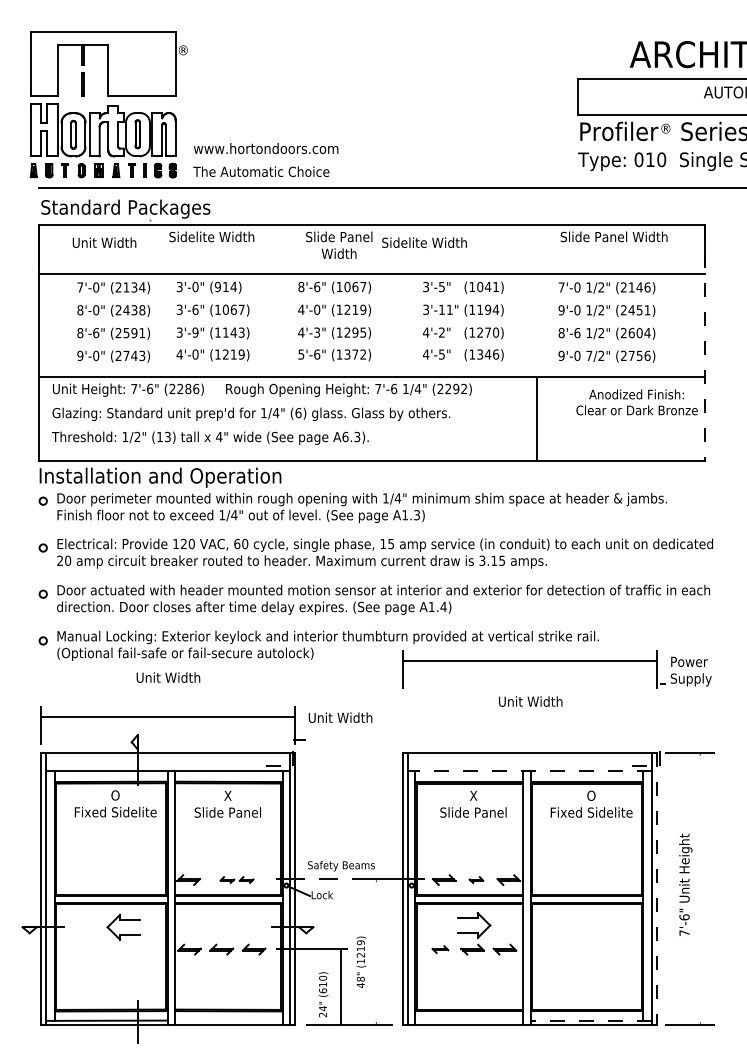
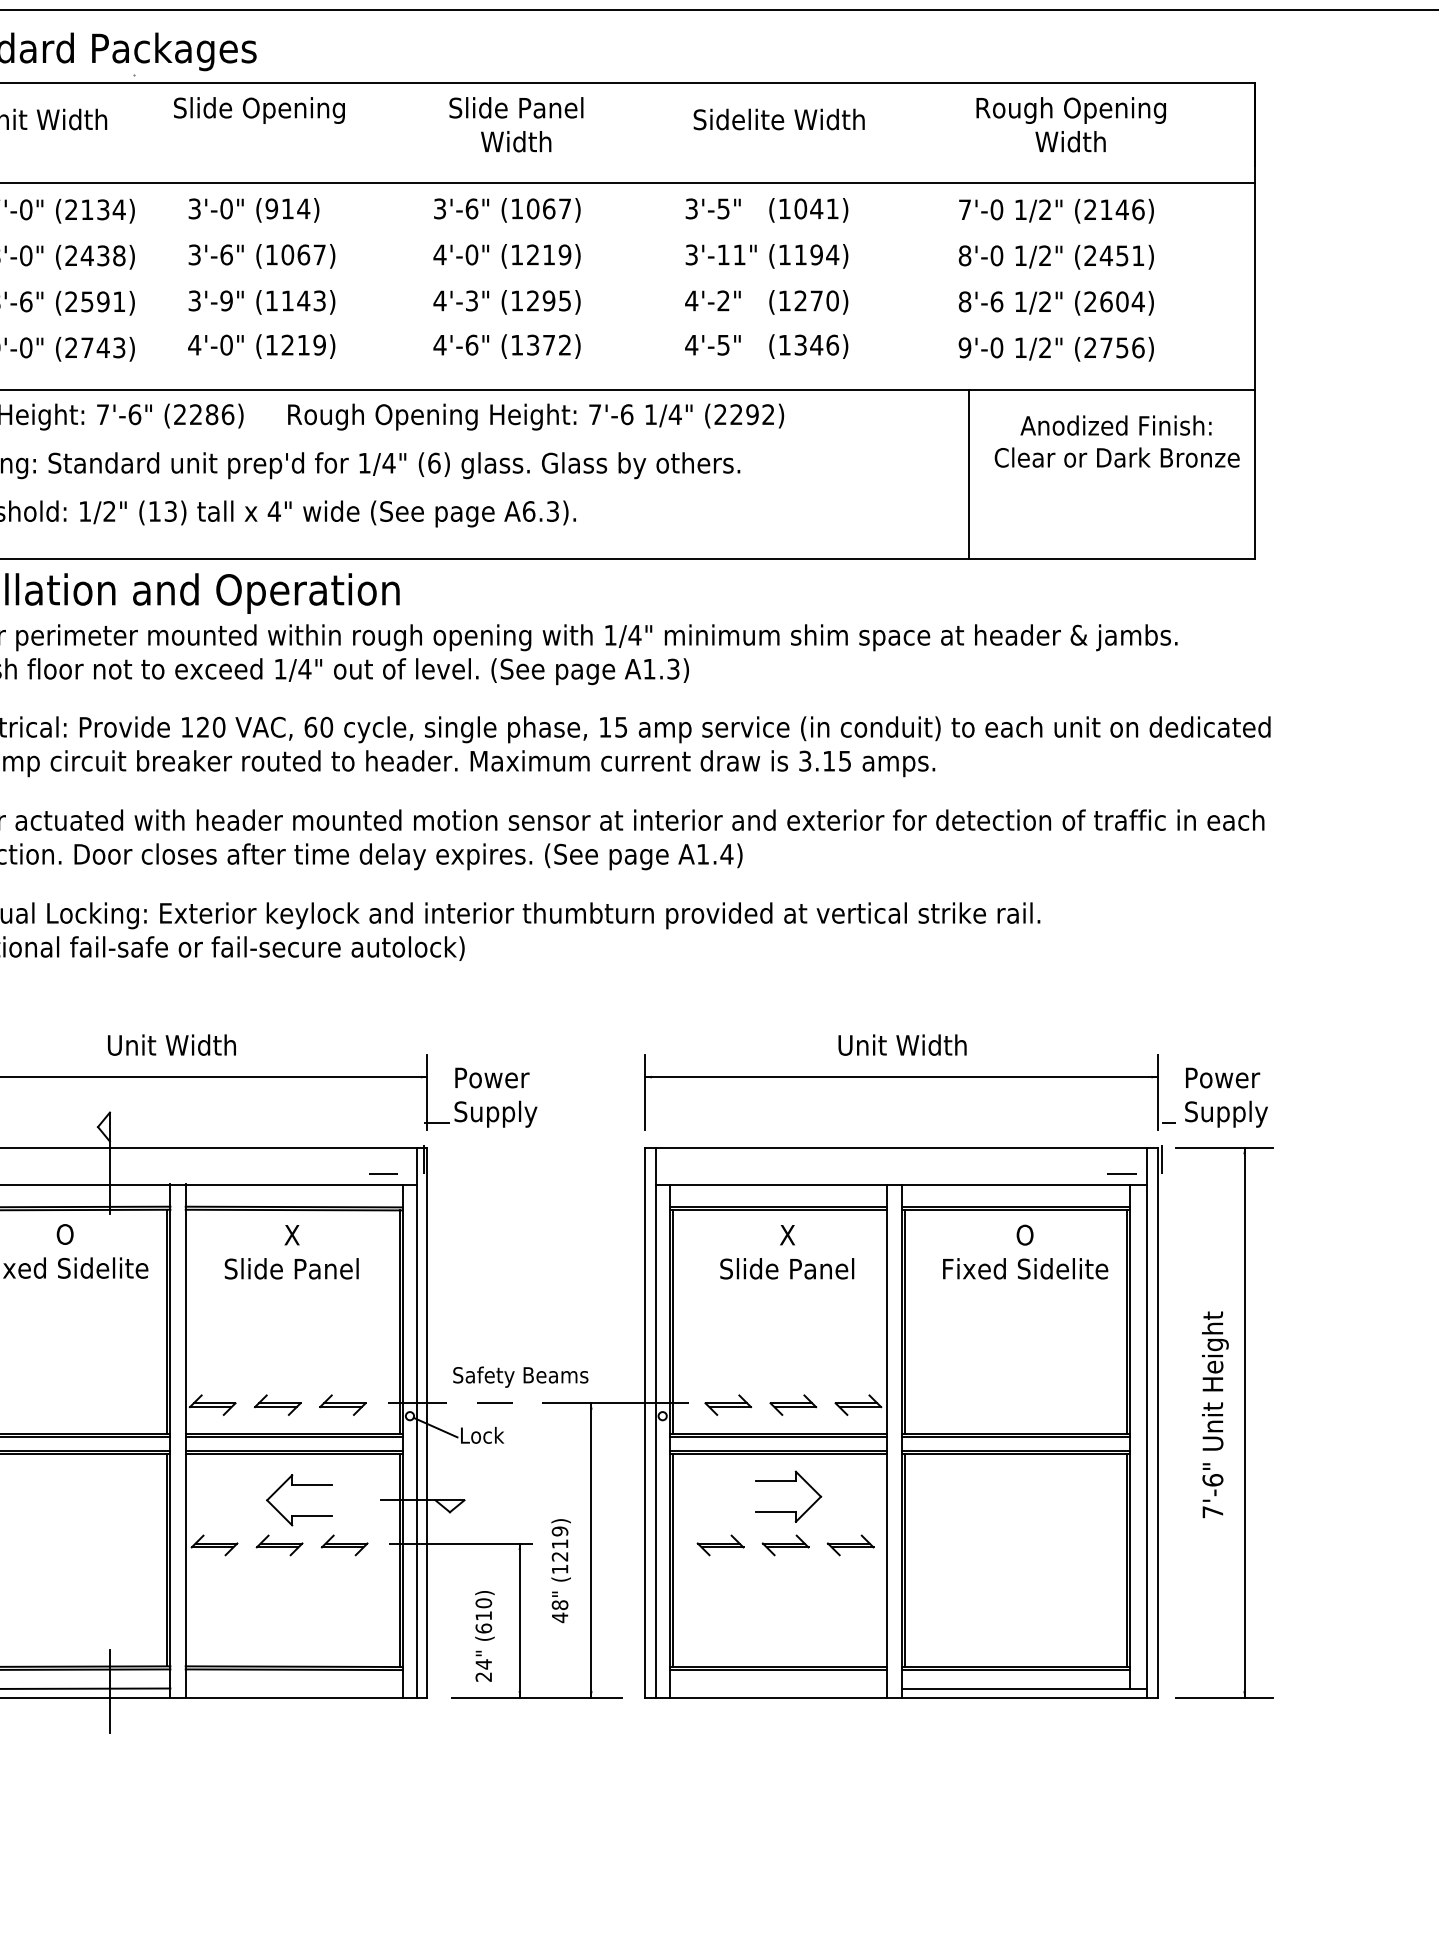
text: (215, 237) -> (266, 109), Sidelite Width -> Slide Opening
text: (424, 242) -> (779, 119), moved
text: (613, 244) -> (1069, 123), Slide Panel Width -> Rough Opening Width
text: (301, 287) -> (440, 209), 8'-6" -> 3'-6"
text: (561, 310) -> (964, 256), 9'-0 -> 8'-0
line: (705, 342) -> (1255, 320), dashed -> solid
text: (301, 354) -> (440, 345), 5'-6" -> 4'-6"
text: (589, 355) -> (1021, 347), 7/2" -> 1/2"
line: (536, 418) -> (968, 474), moved
part: (556, 661) -> (954, 1077), moved
text: (168, 677) -> (172, 1044), moved
text: (340, 727) -> (518, 1097), Unit Width -> Power Supply
line: (530, 770) -> (902, 1184), dashed -> solid
part: (236, 879) -> (309, 1403), size x1.67
part: (476, 879) -> (793, 1403), size x1.67
line: (700, 888) -> (1245, 1422), added
line: (657, 889) -> (1158, 1424), dashed -> solid
part: (123, 926) -> (299, 1498), moved
part: (440, 949) -> (720, 1545), size x1.43
line: (376, 952) -> (591, 1551), added
line: (591, 1020) -> (1025, 1688), dashed -> solid

